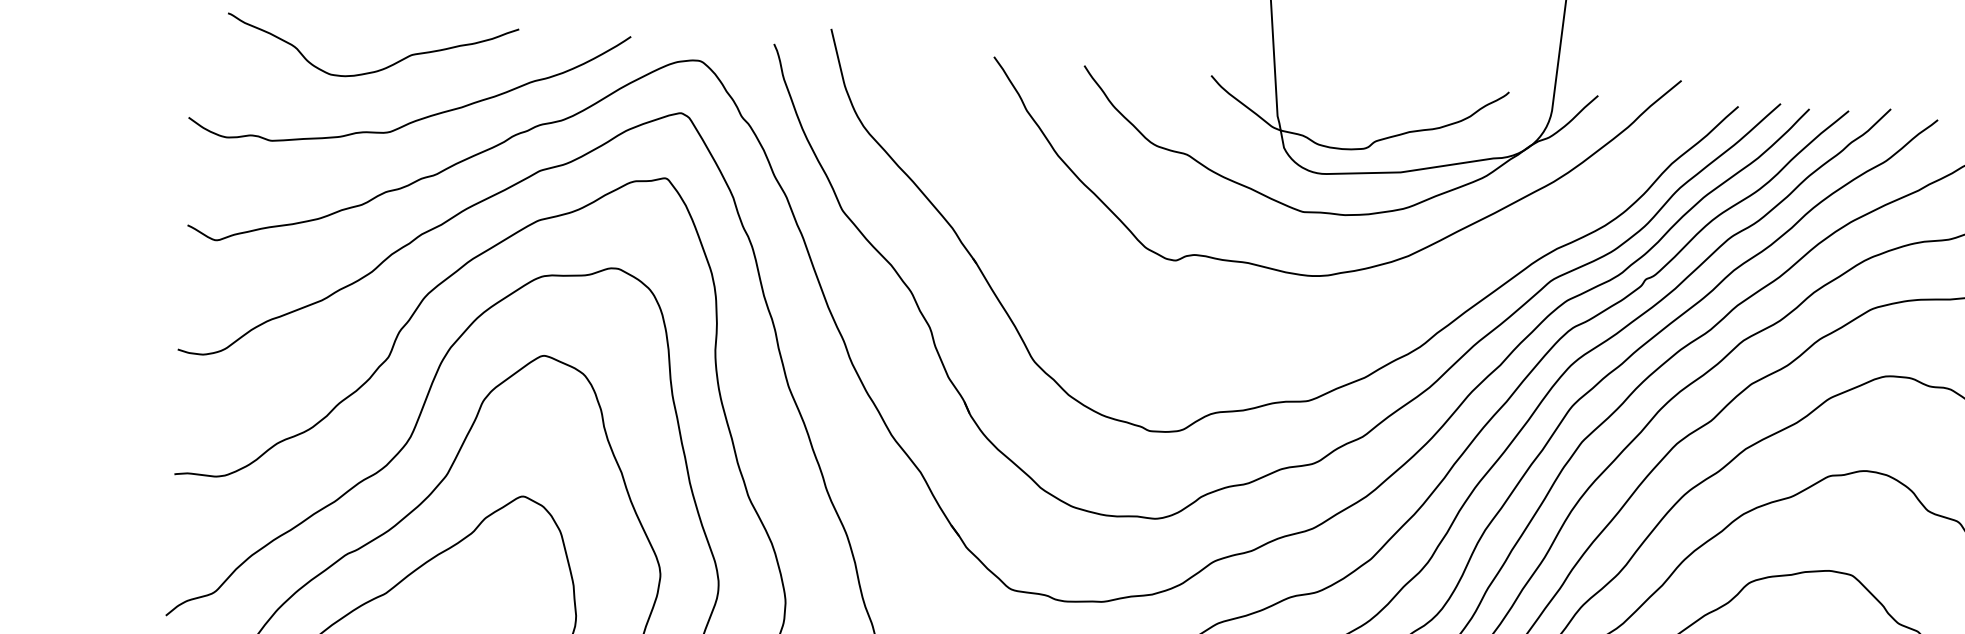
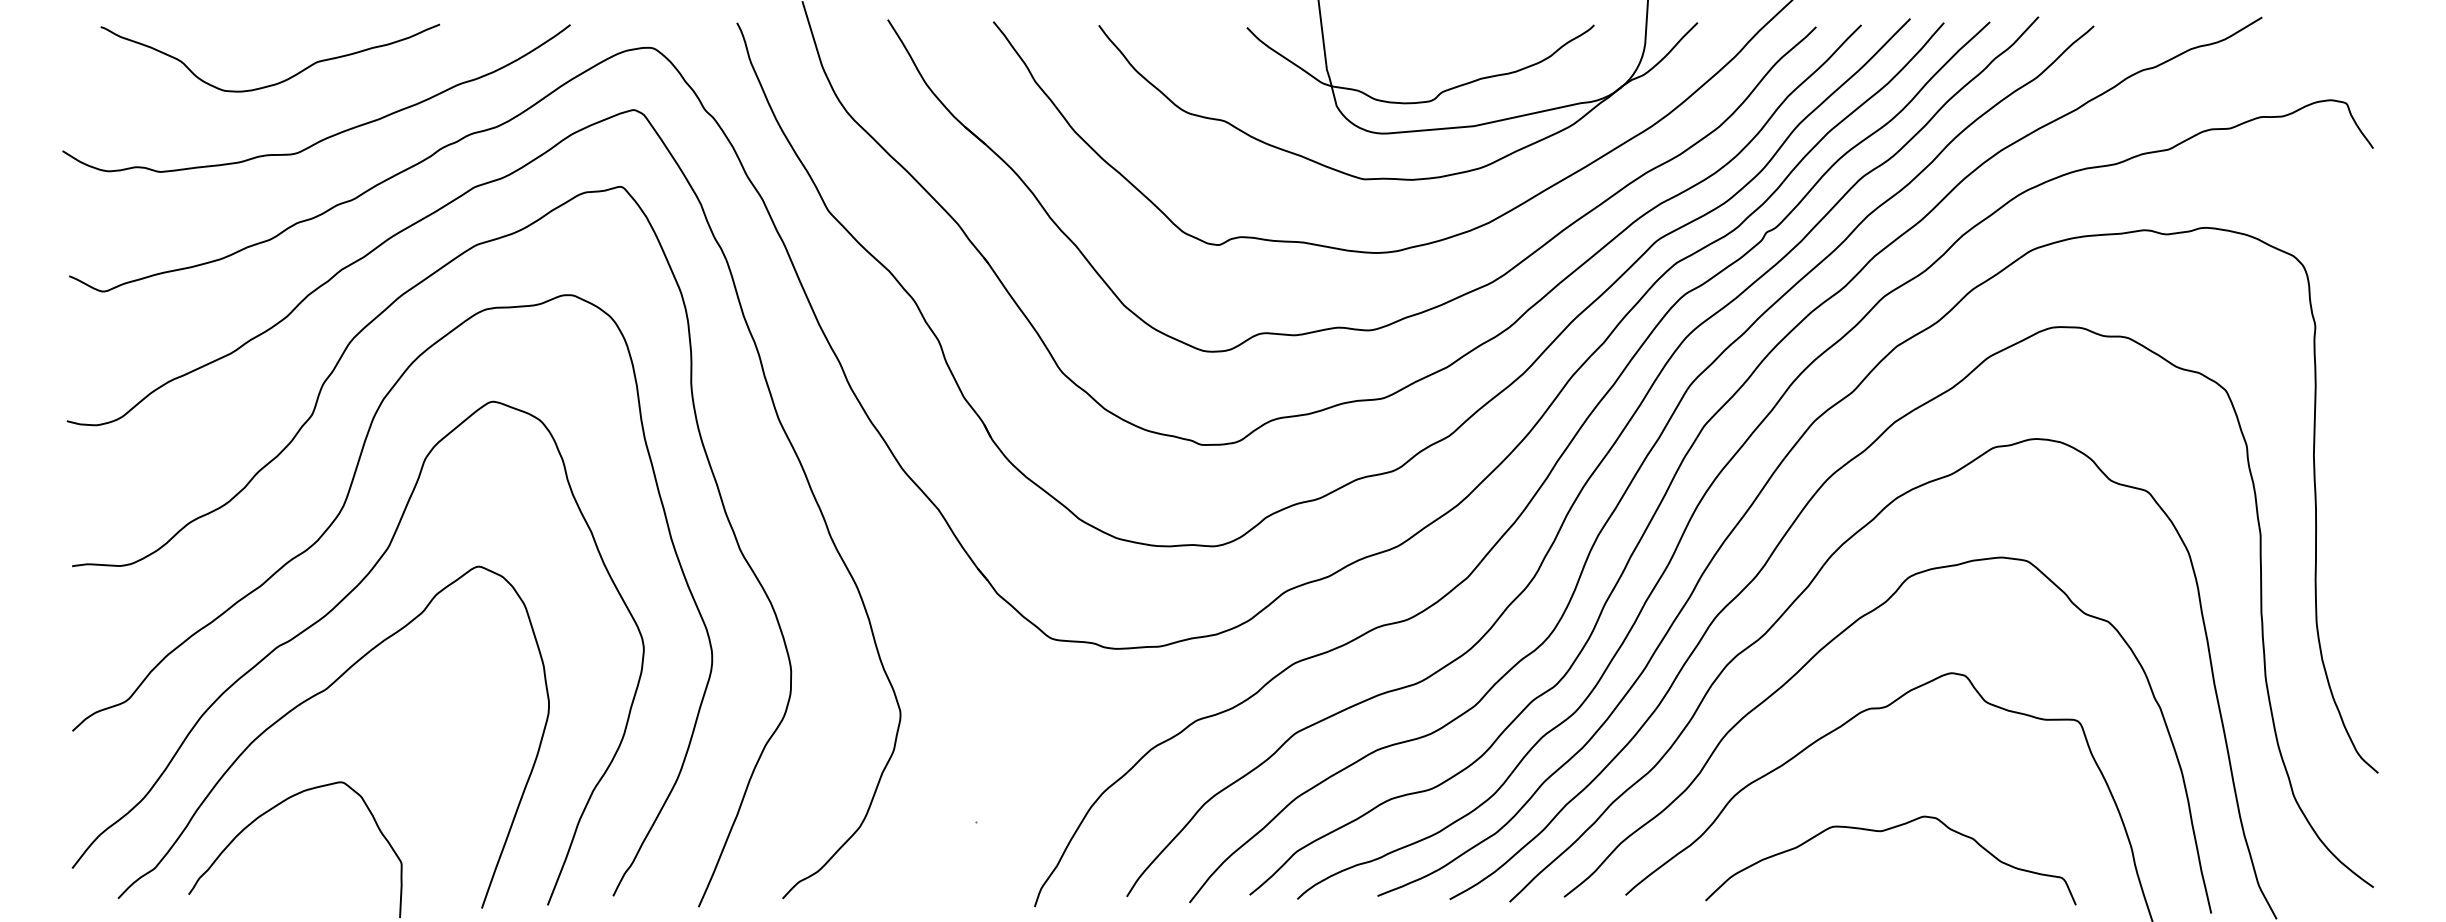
part: (1277, 337) -> (1343, 326), added

